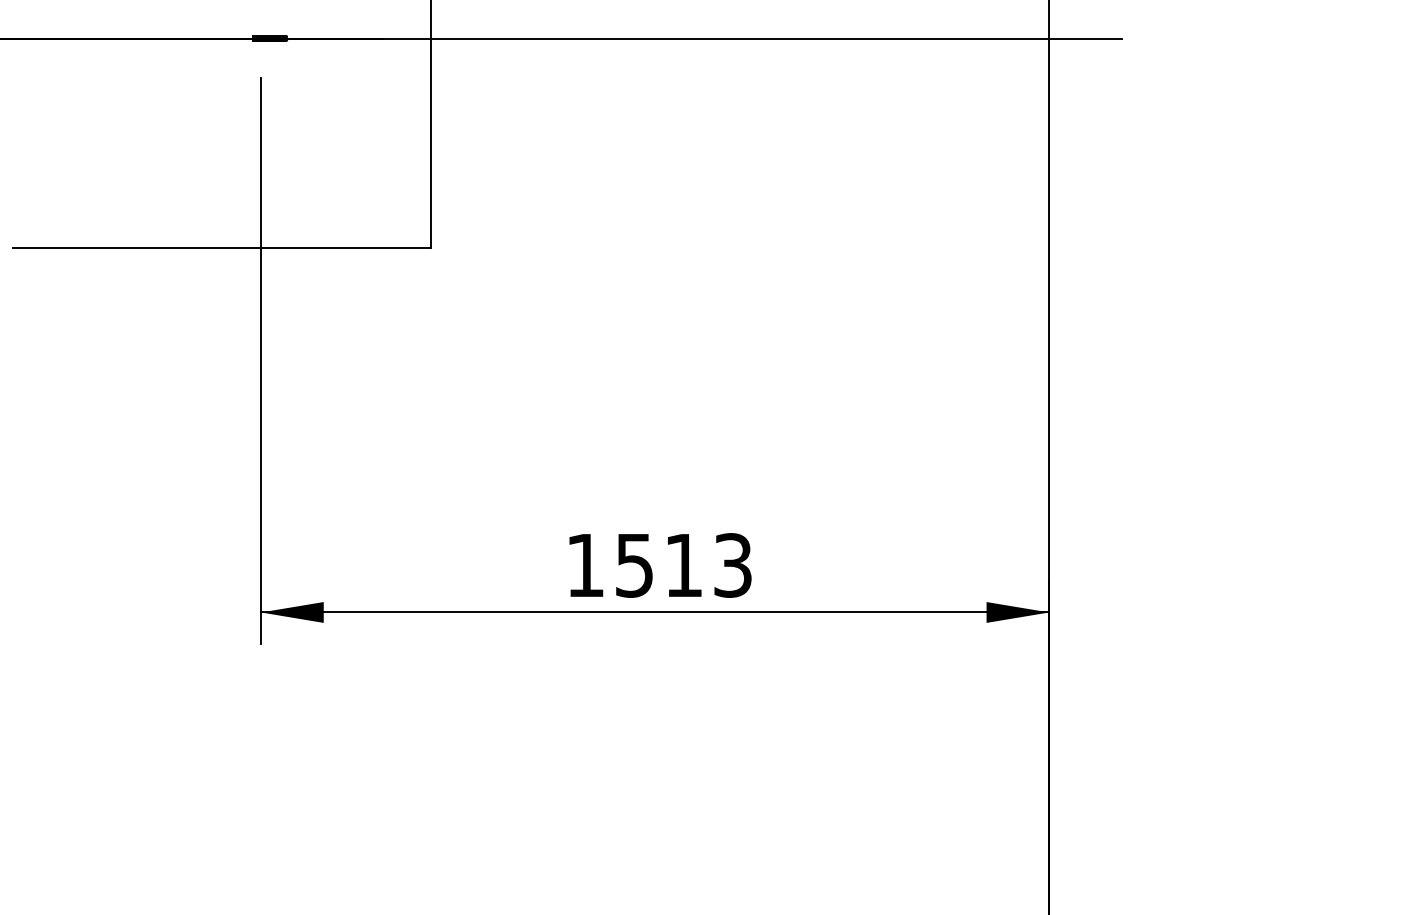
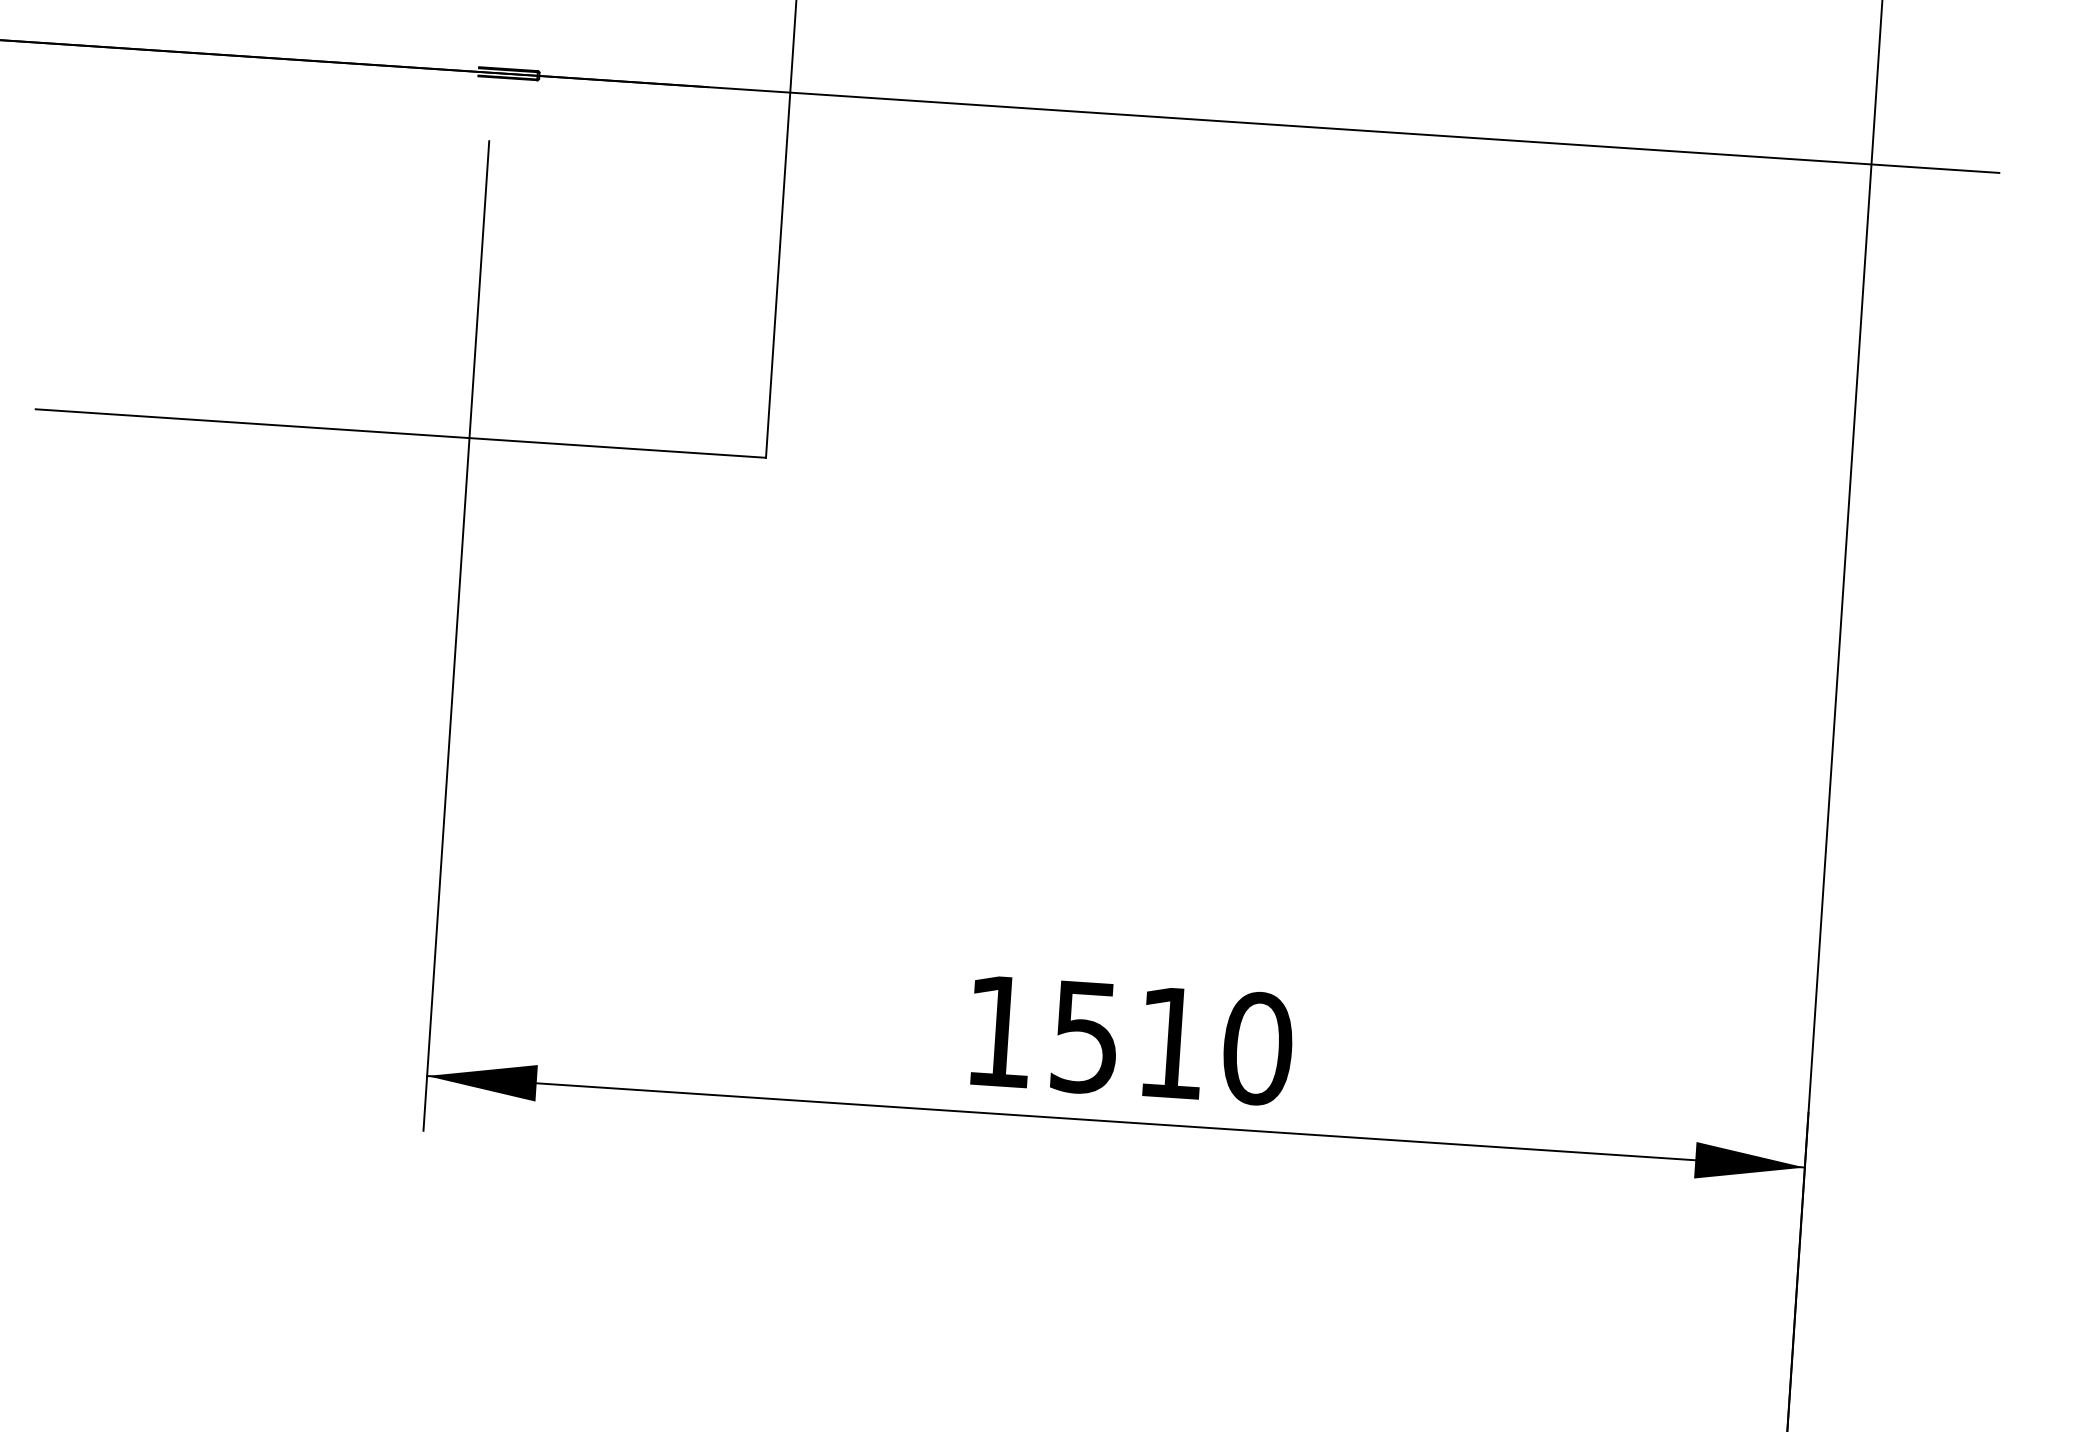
text: (732, 565) -> (1256, 1048), 1513 -> 1510

